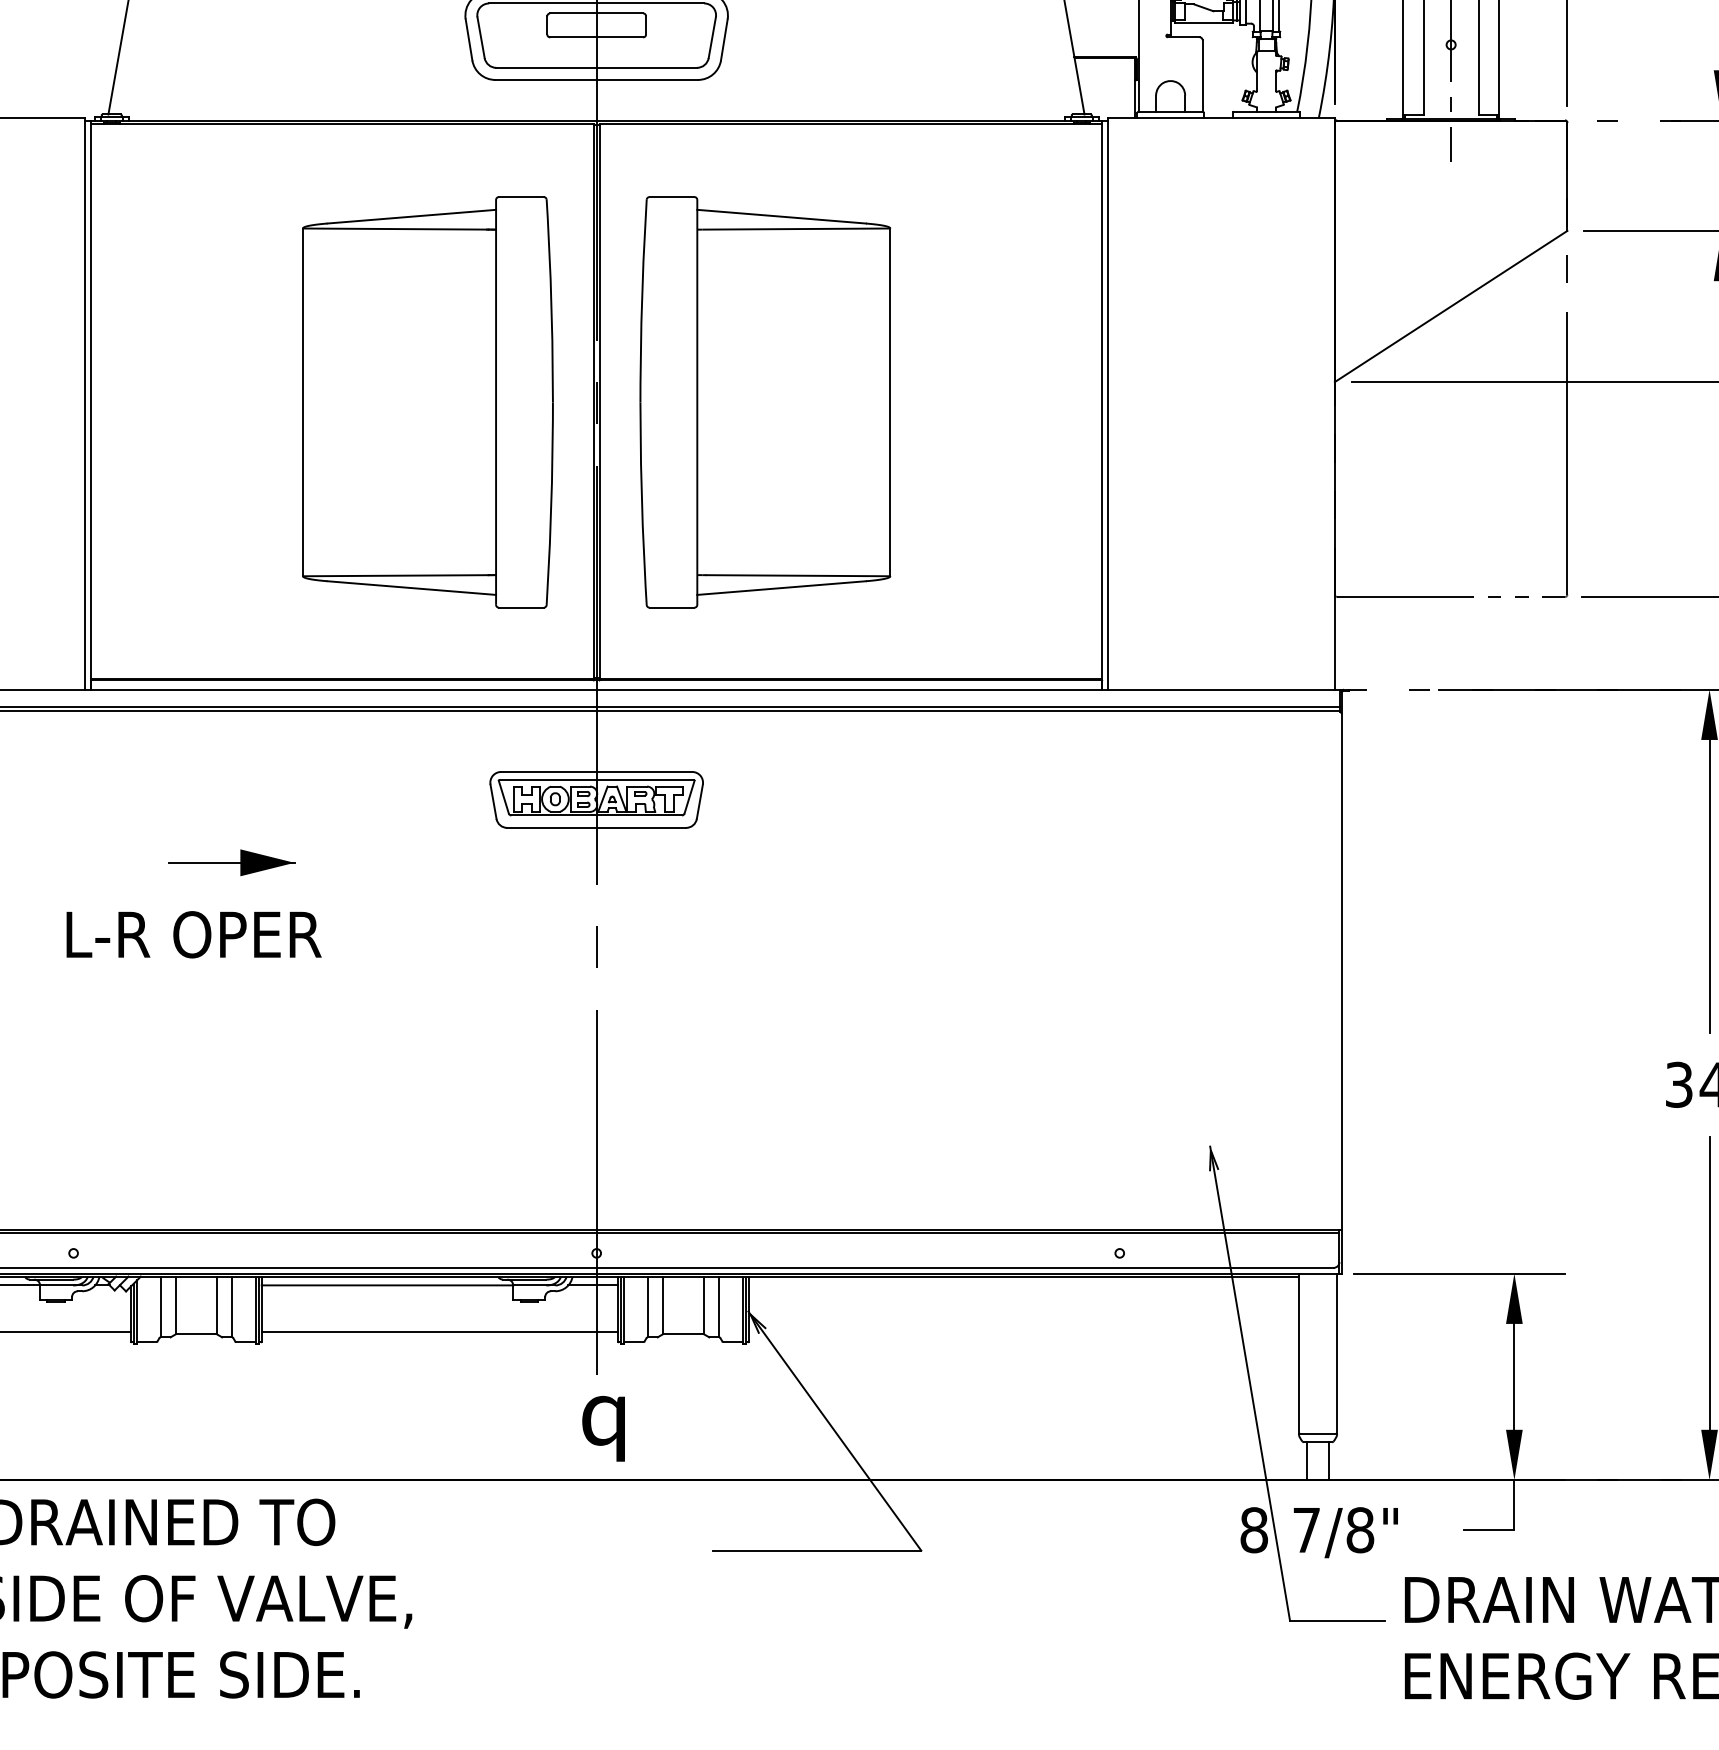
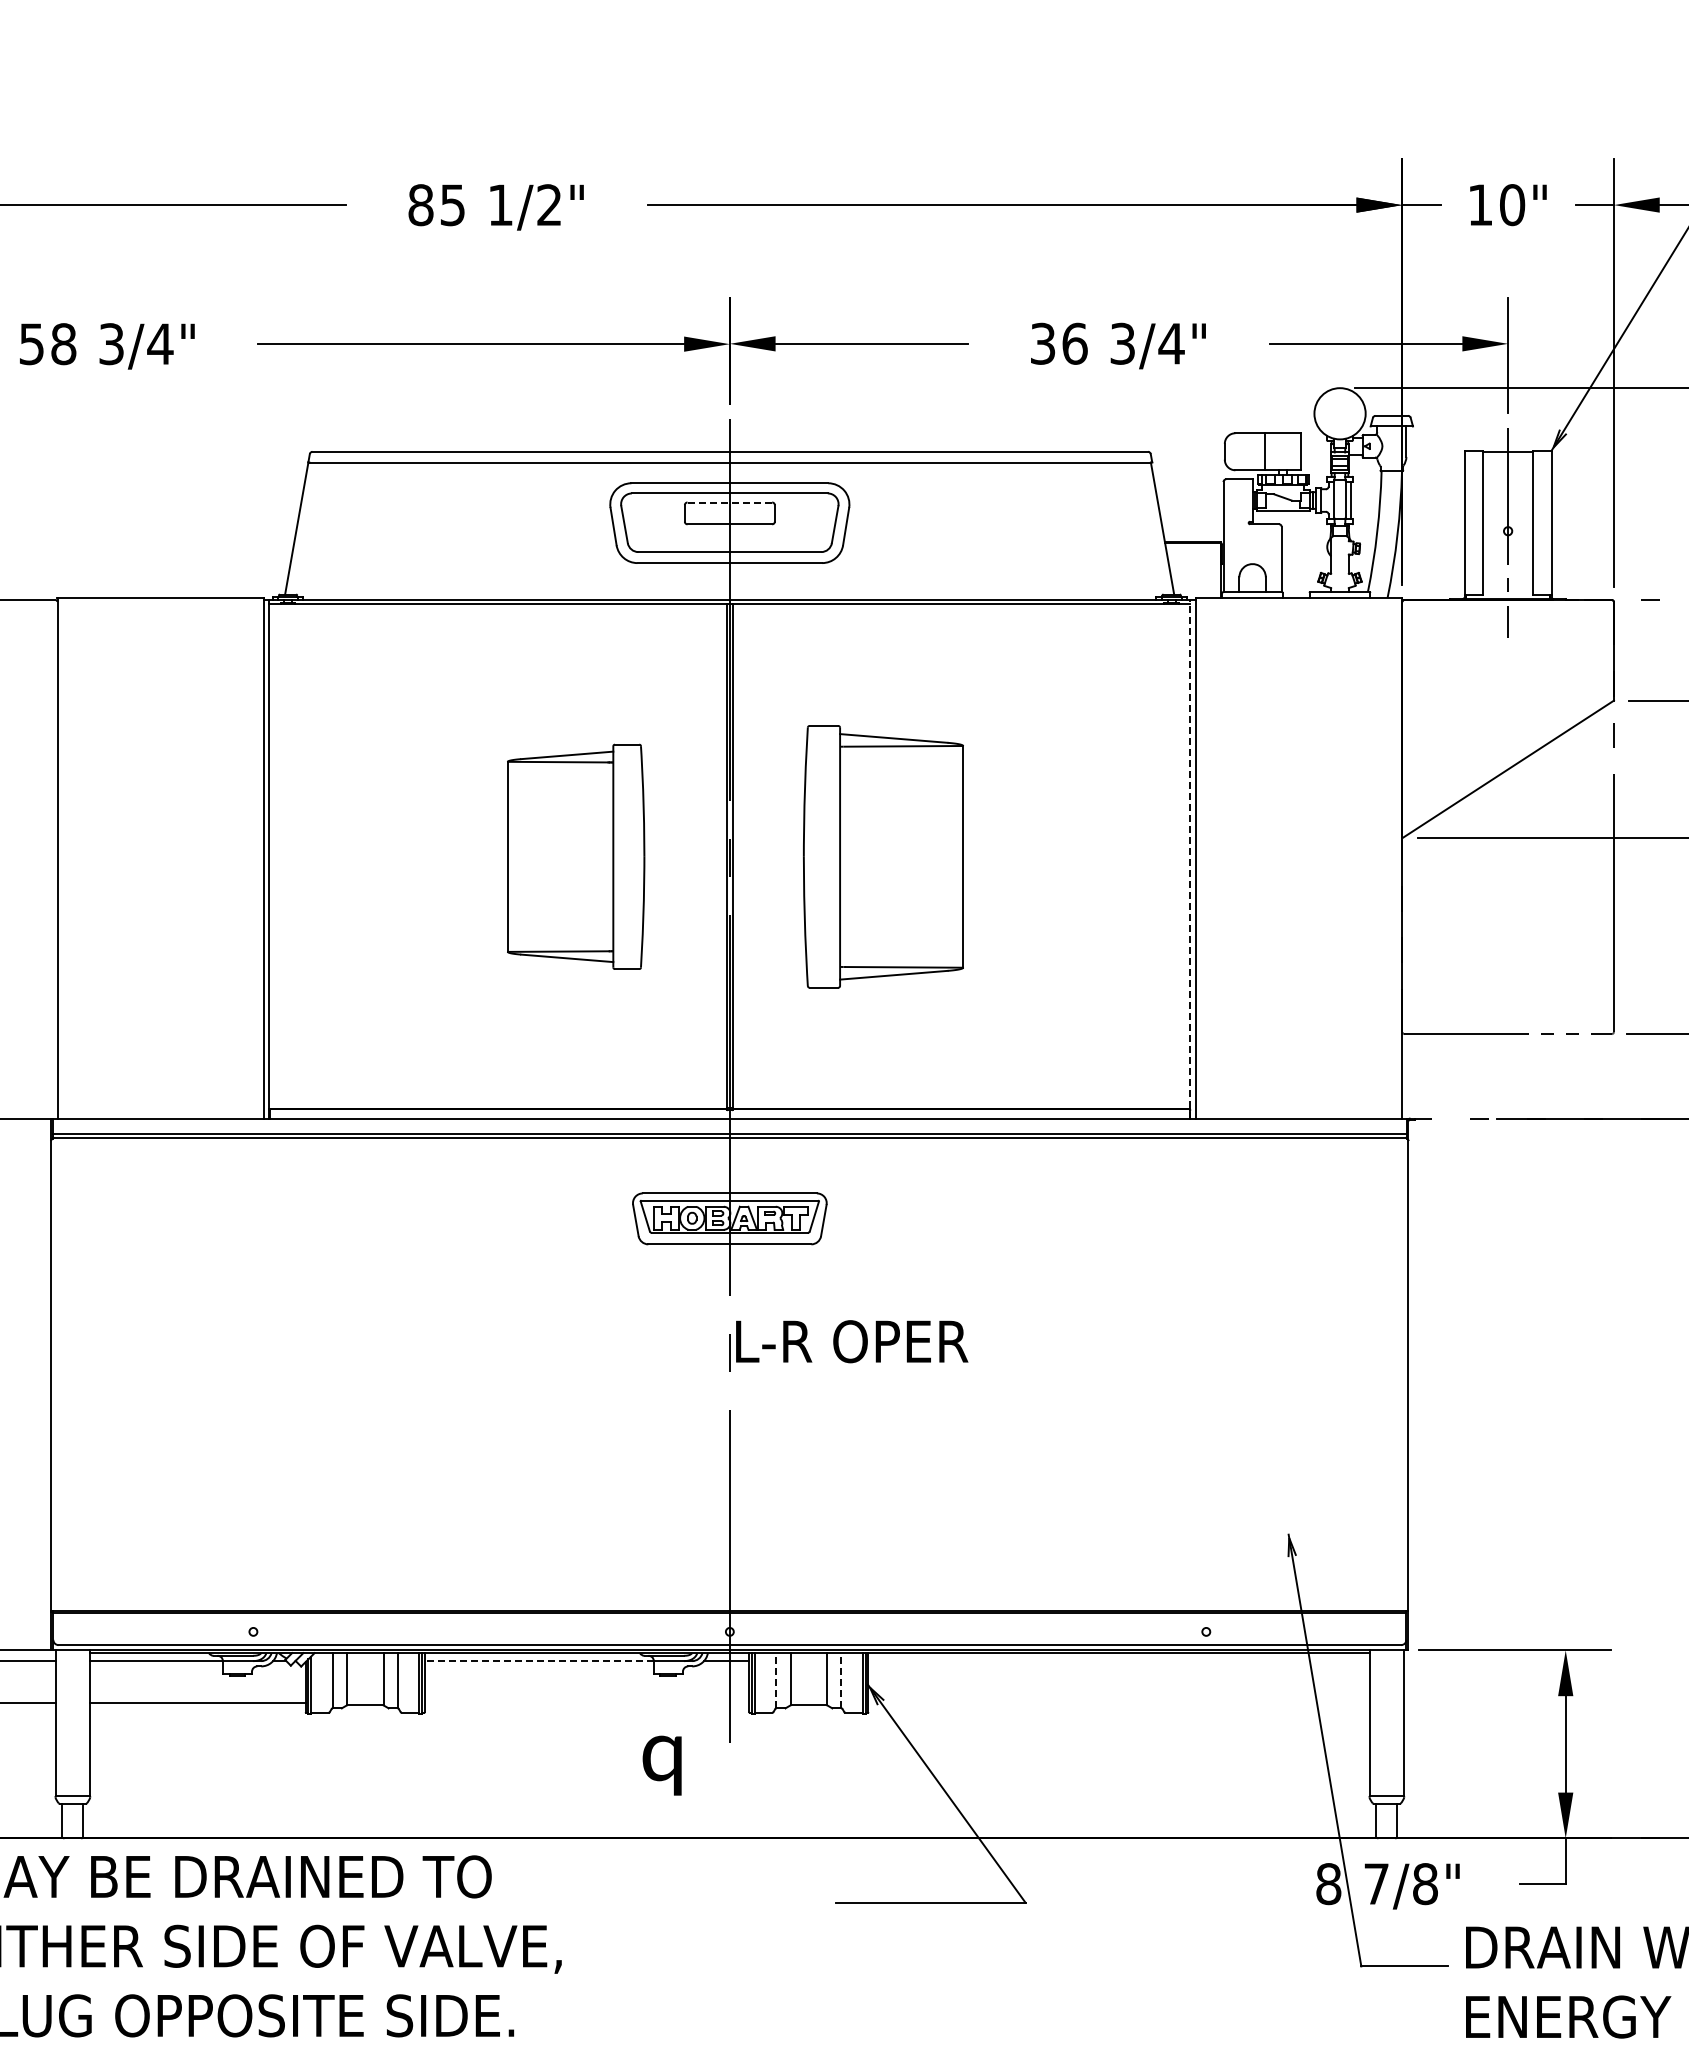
line: (597, 13) -> (730, 502), solid -> dashed
part: (427, 402) -> (575, 856), size x0.6
part: (765, 402) -> (883, 856), size x0.7
line: (1102, 404) -> (1190, 858), solid -> dashed
part: (231, 863) -> (397, 1276), removed
text: (194, 934) -> (852, 1341), moved
line: (387, 1285) -> (539, 1661), solid -> dashed
line: (647, 1306) -> (776, 1680), solid -> dashed
line: (719, 1306) -> (841, 1680), solid -> dashed
line: (439, 1331) -> (586, 1703), removed
text: (602, 1428) -> (661, 1765), moved

